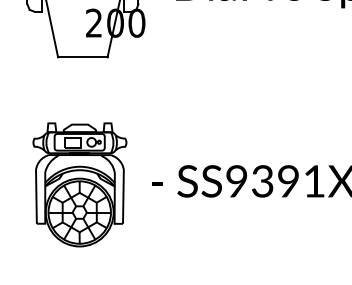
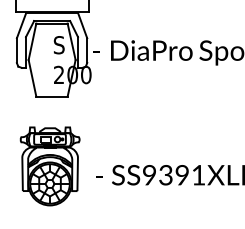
part: (78, 184) -> (49, 166), moved

